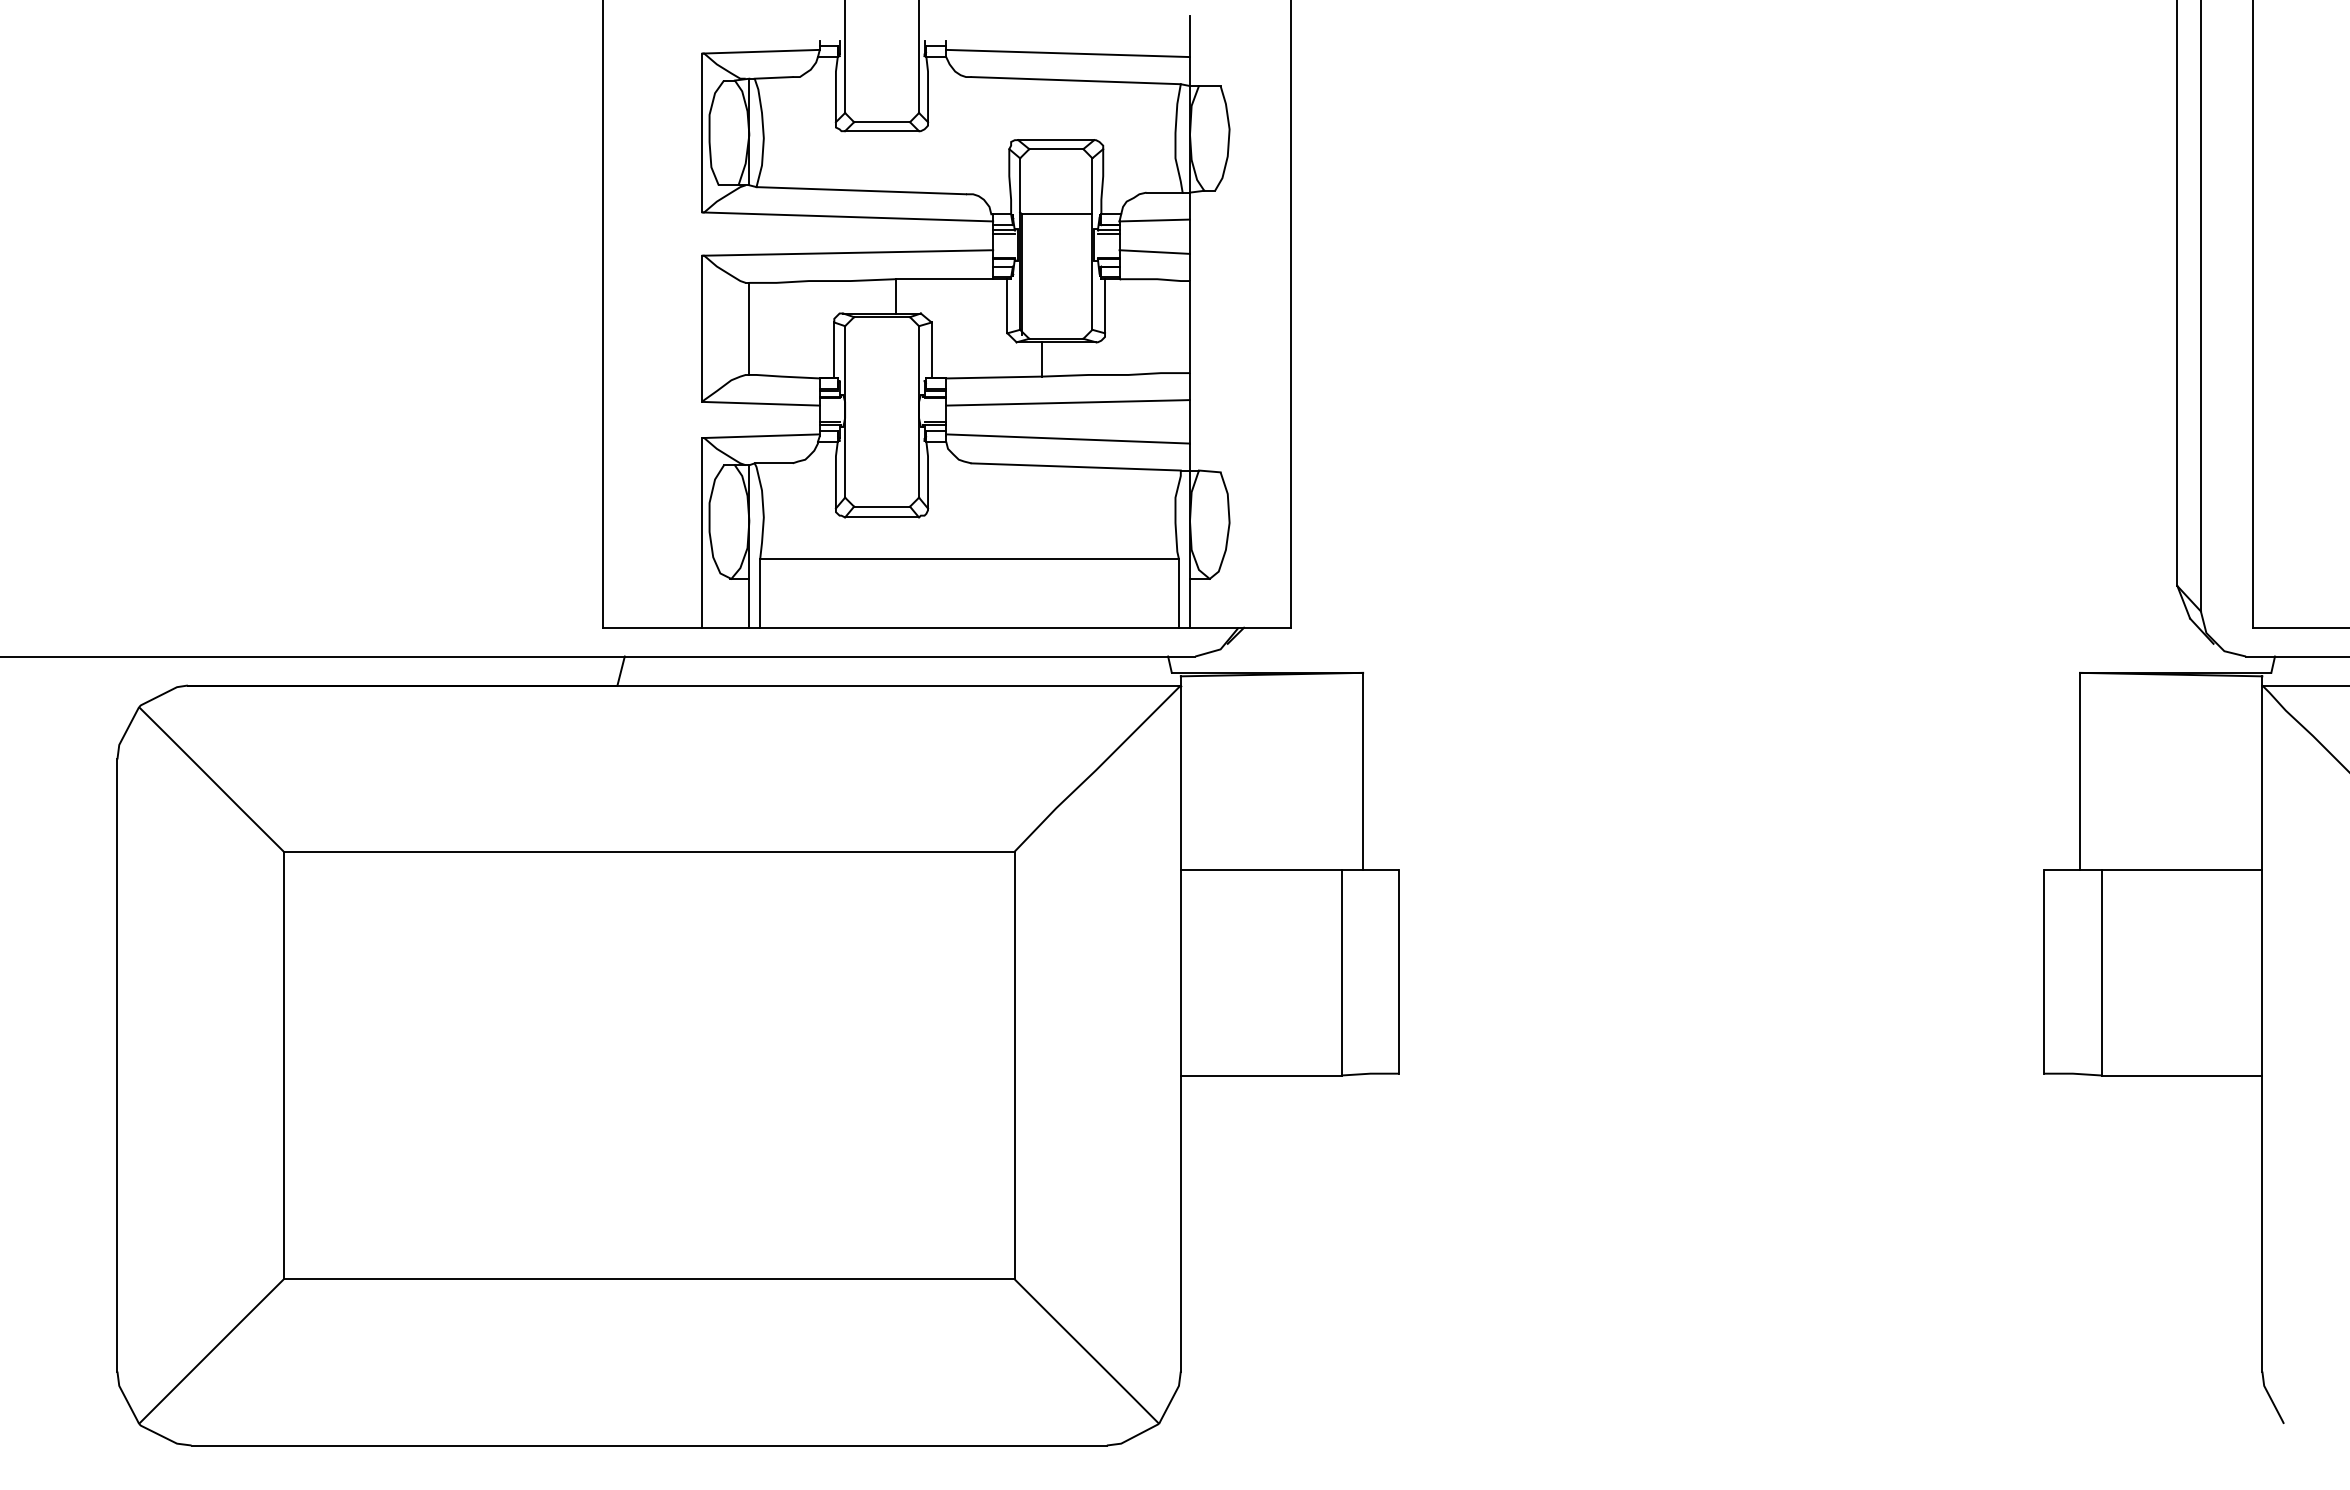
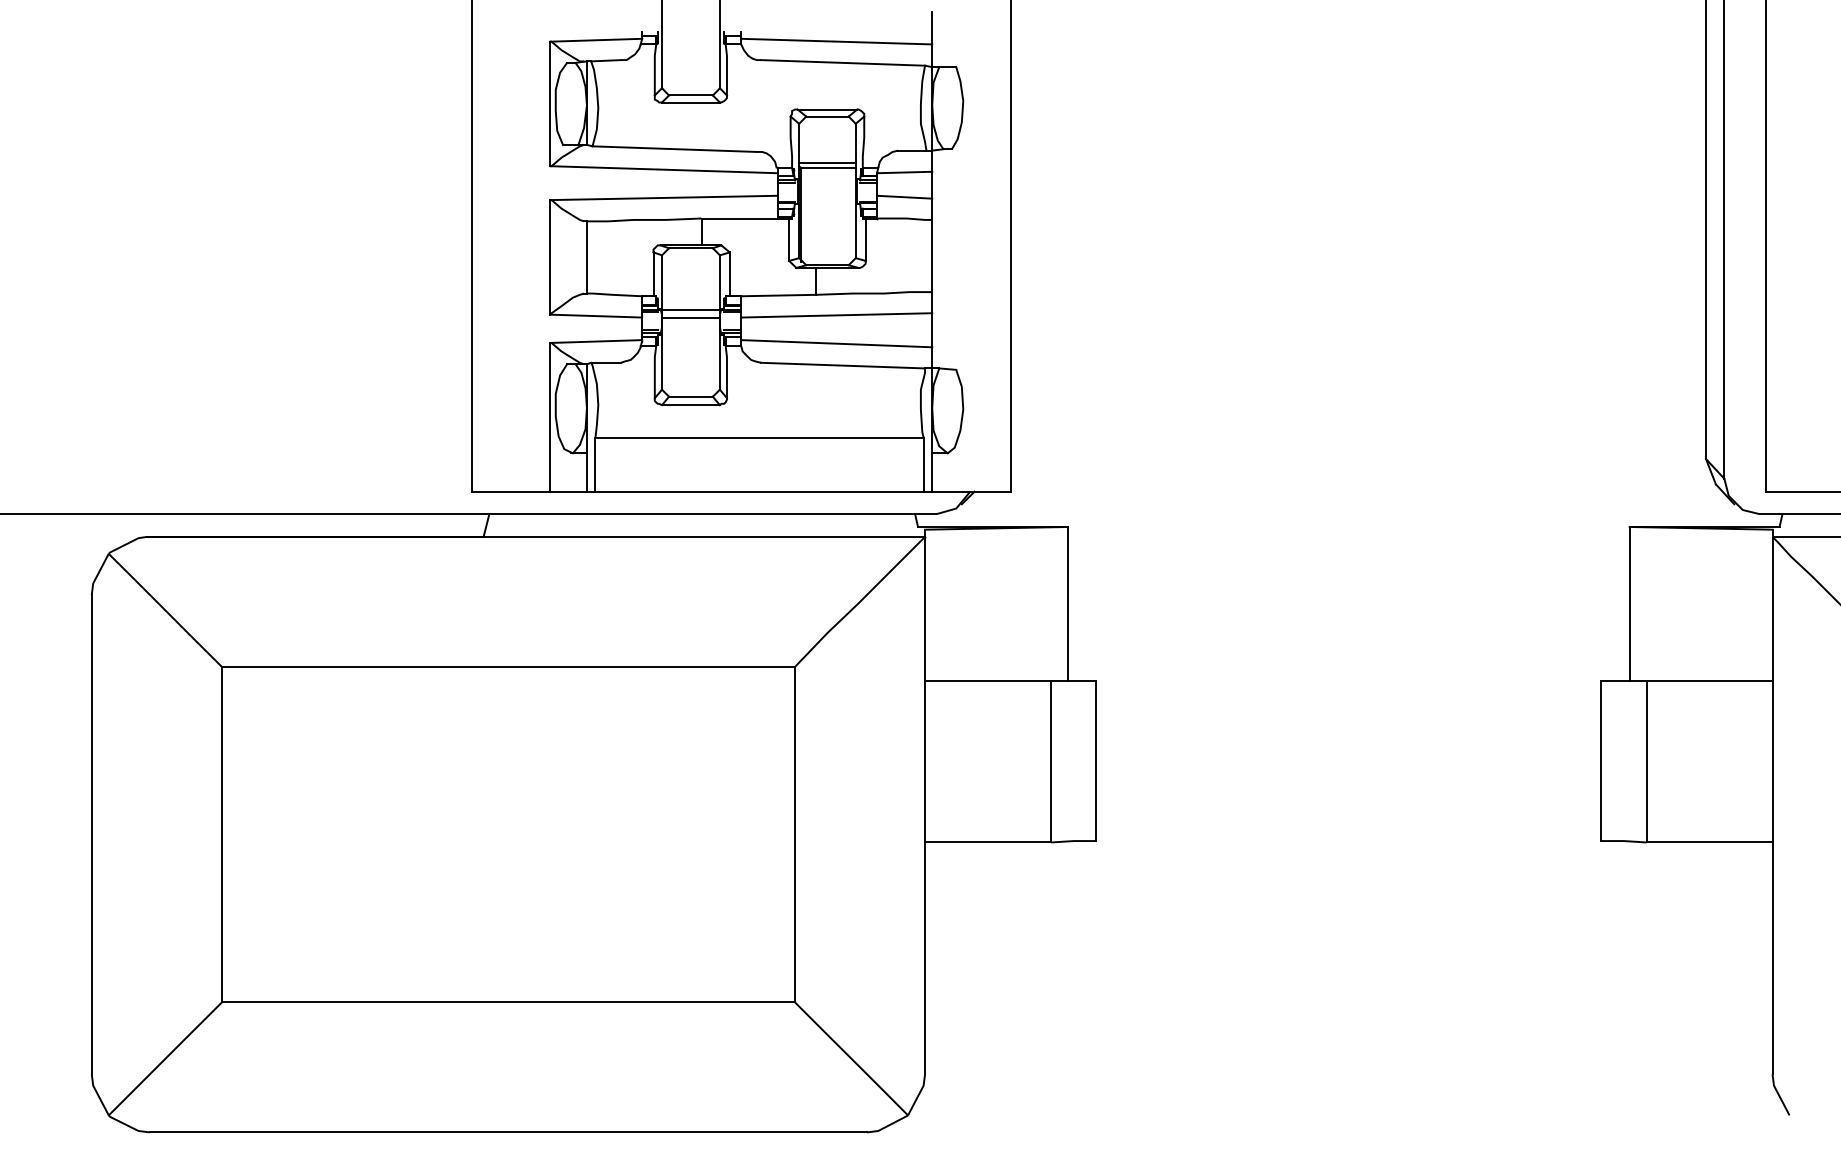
line: (1056, 208) -> (827, 163), added
line: (882, 396) -> (691, 310), added
line: (882, 405) -> (691, 317), added

